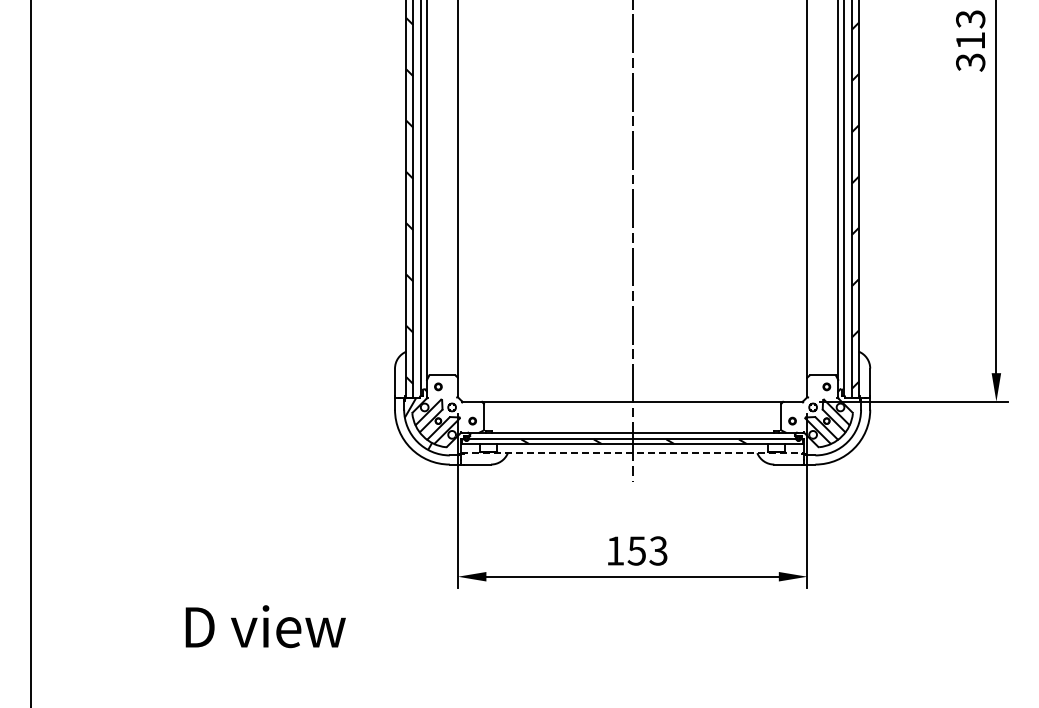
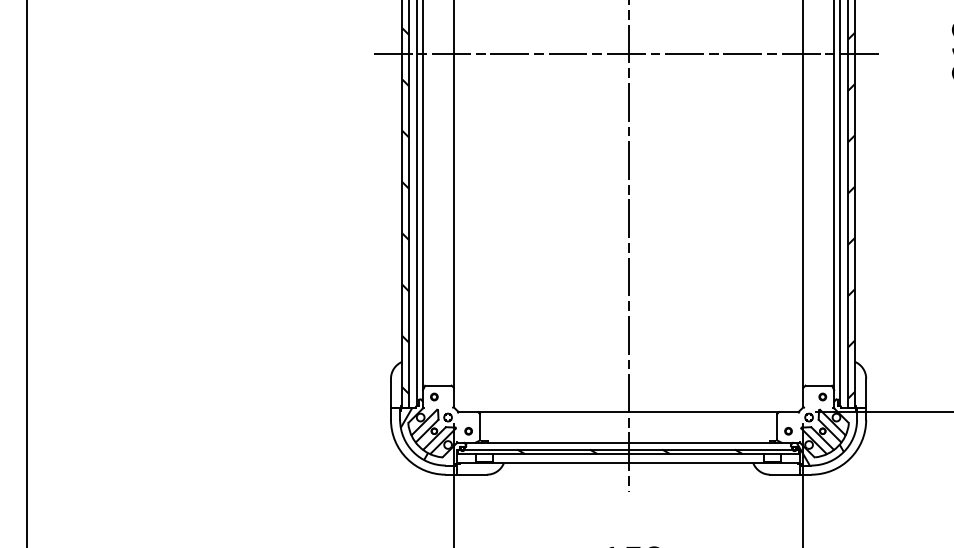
line: (632, 44) -> (628, 54), added
hatch: (823, 443) -> (819, 453), added
line: (633, 453) -> (629, 463), dashed -> solid

